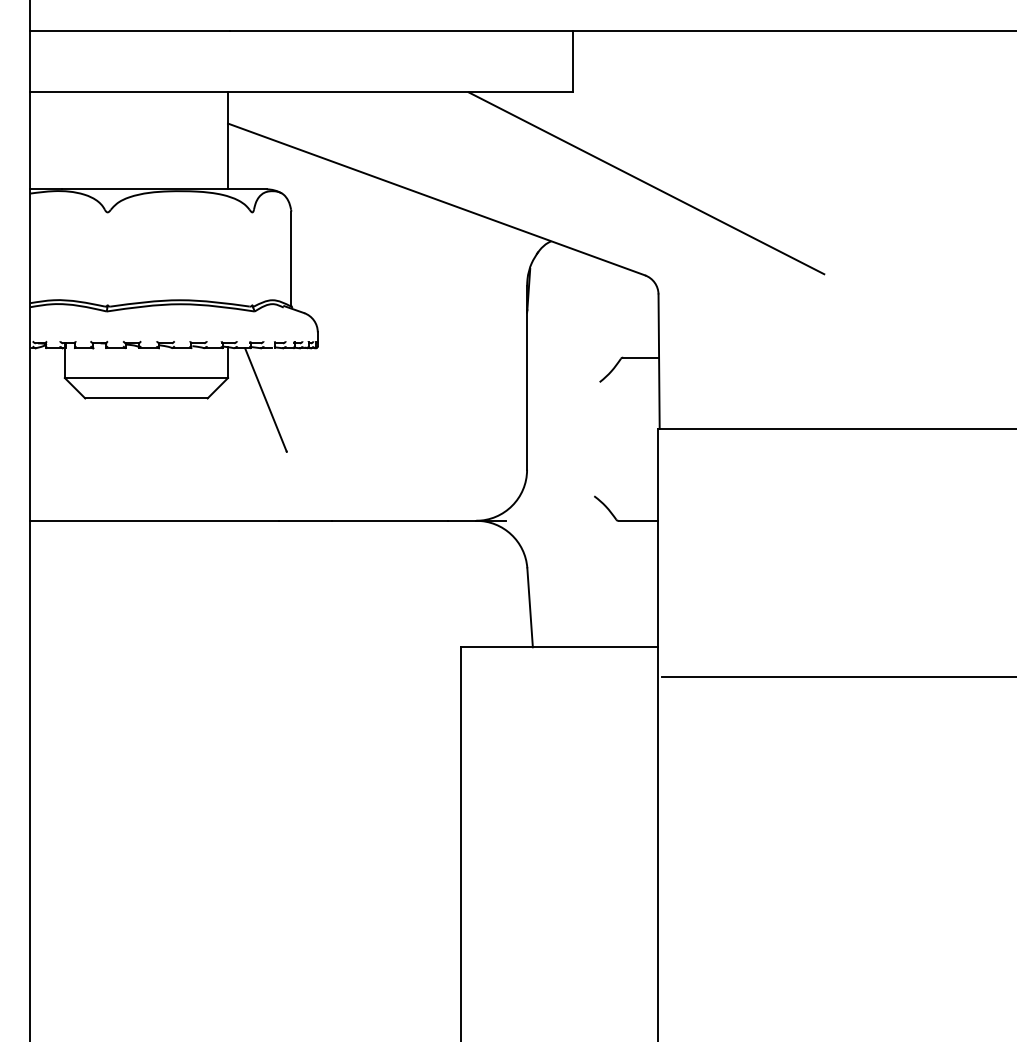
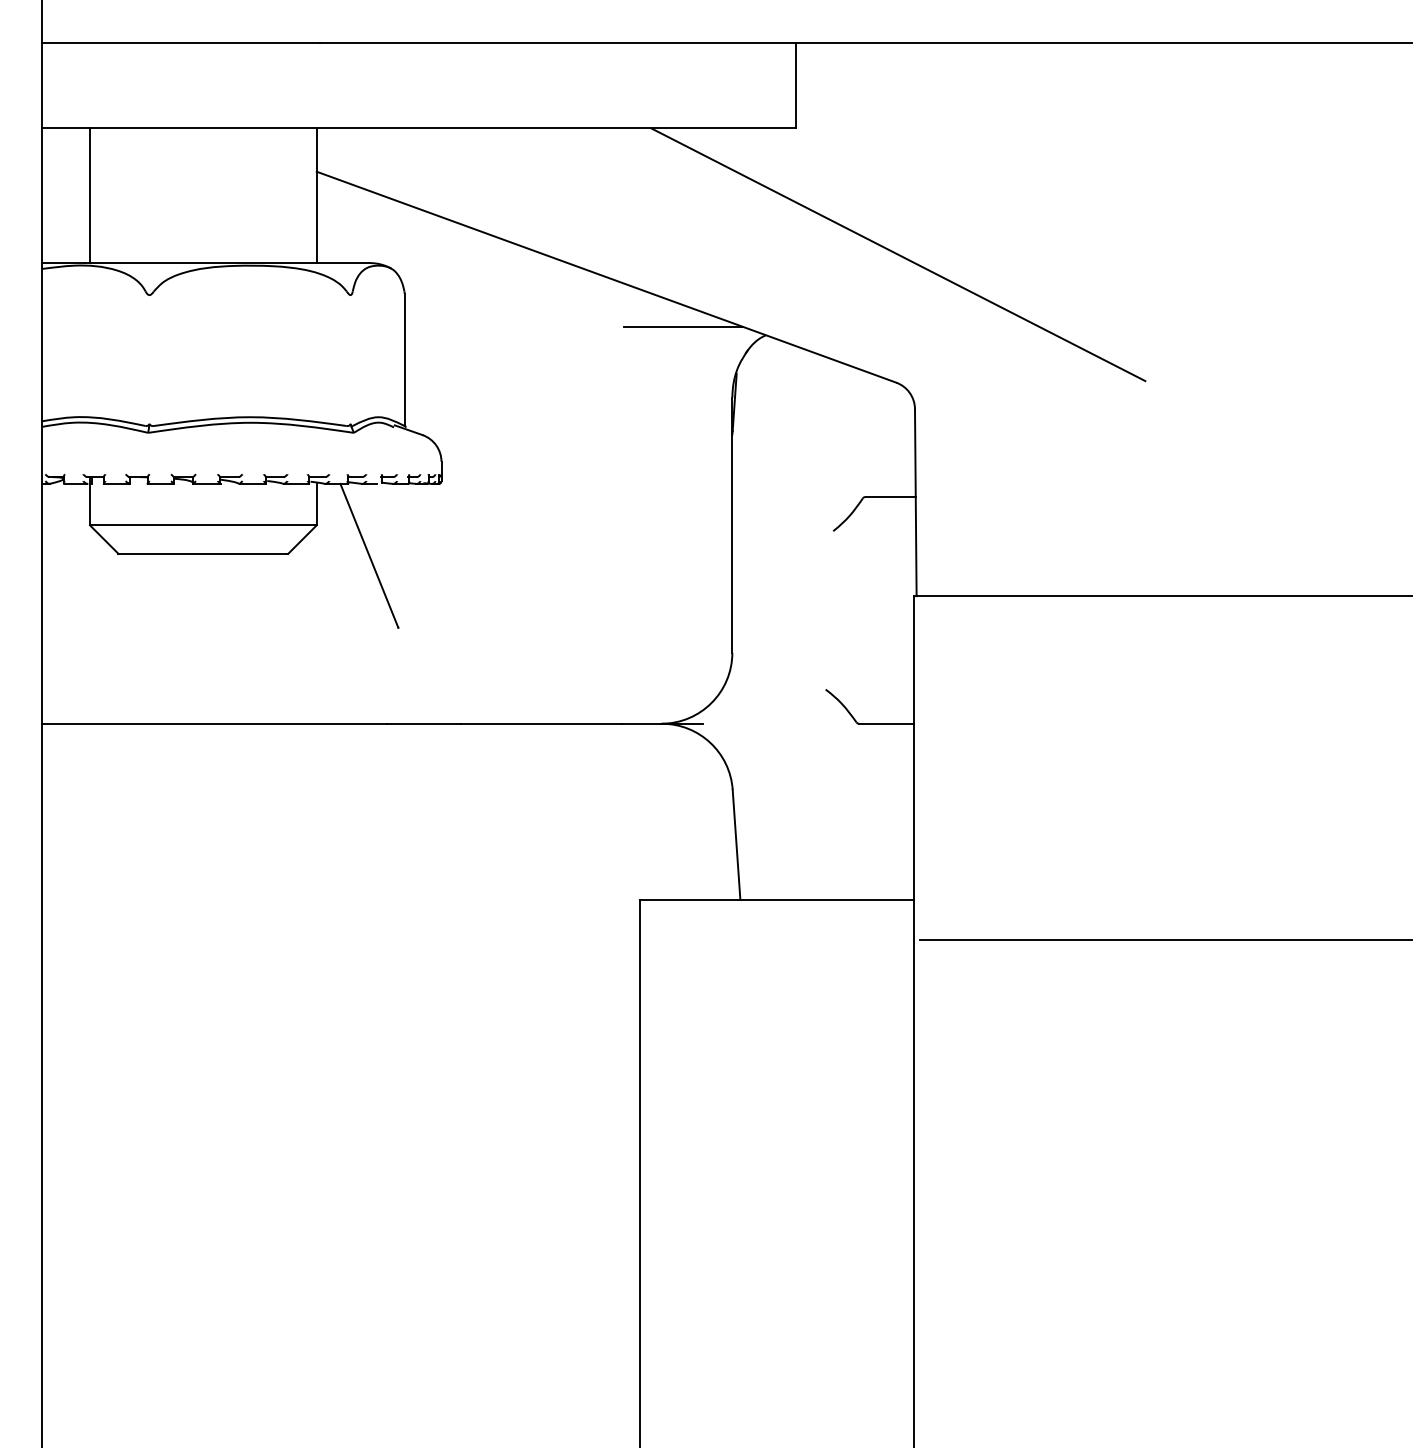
line: (64, 140) -> (89, 195), added
line: (491, 235) -> (682, 327), added

